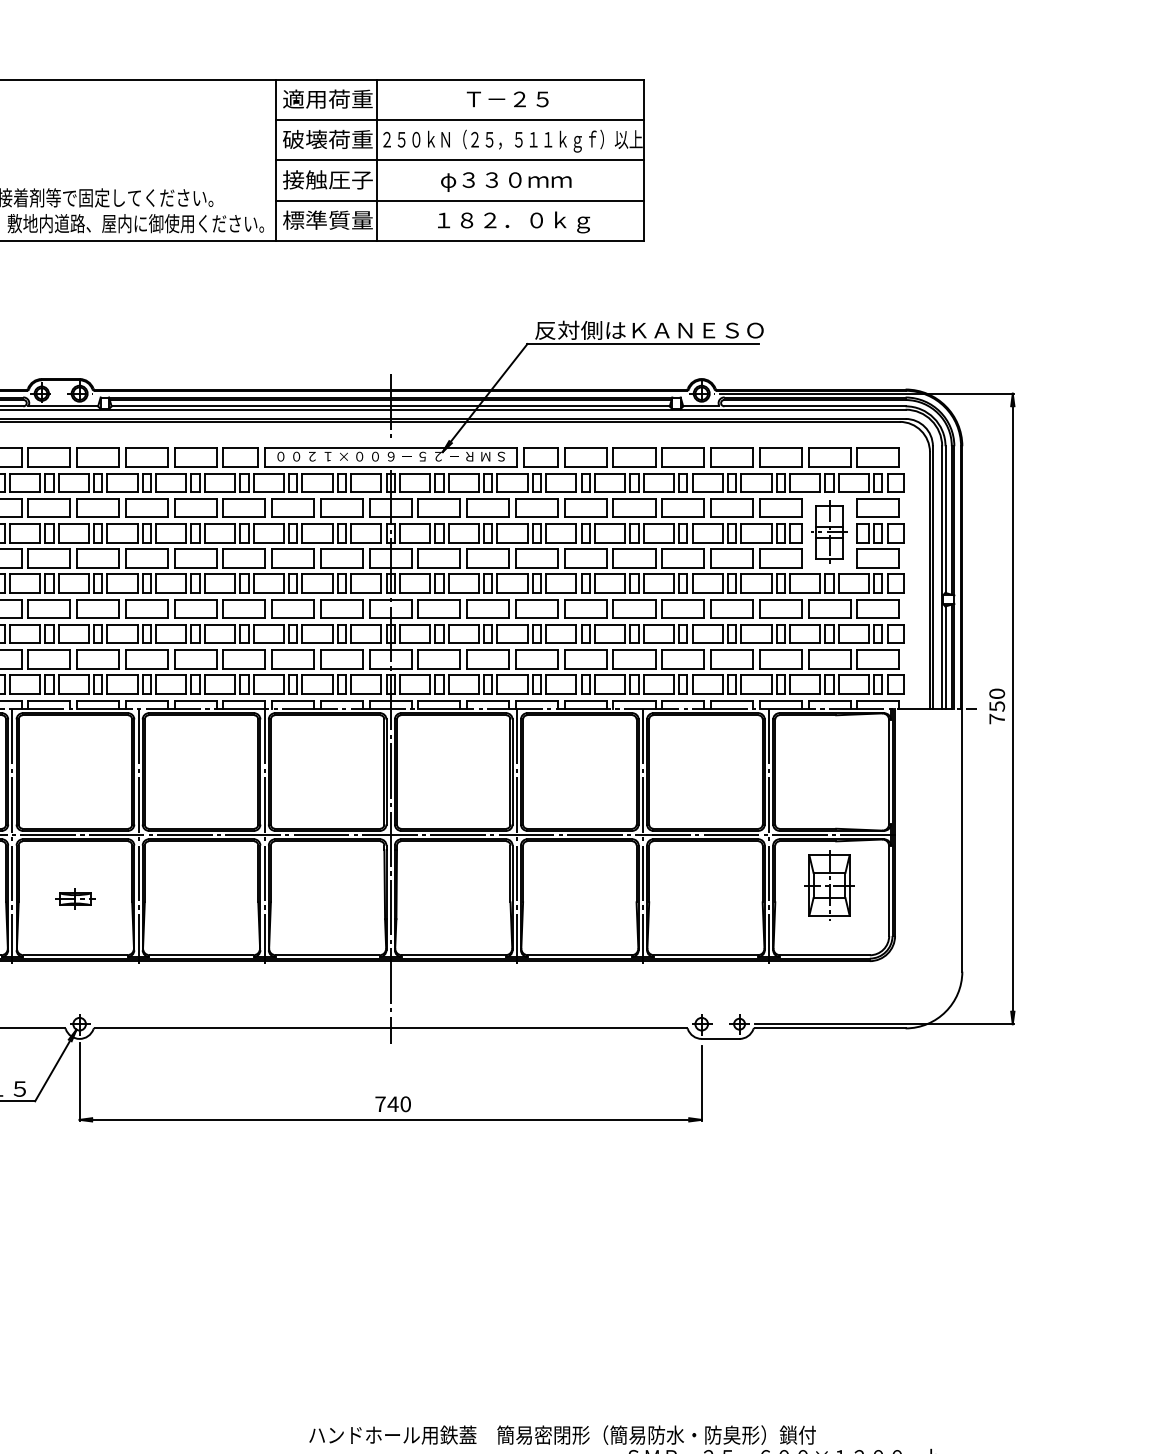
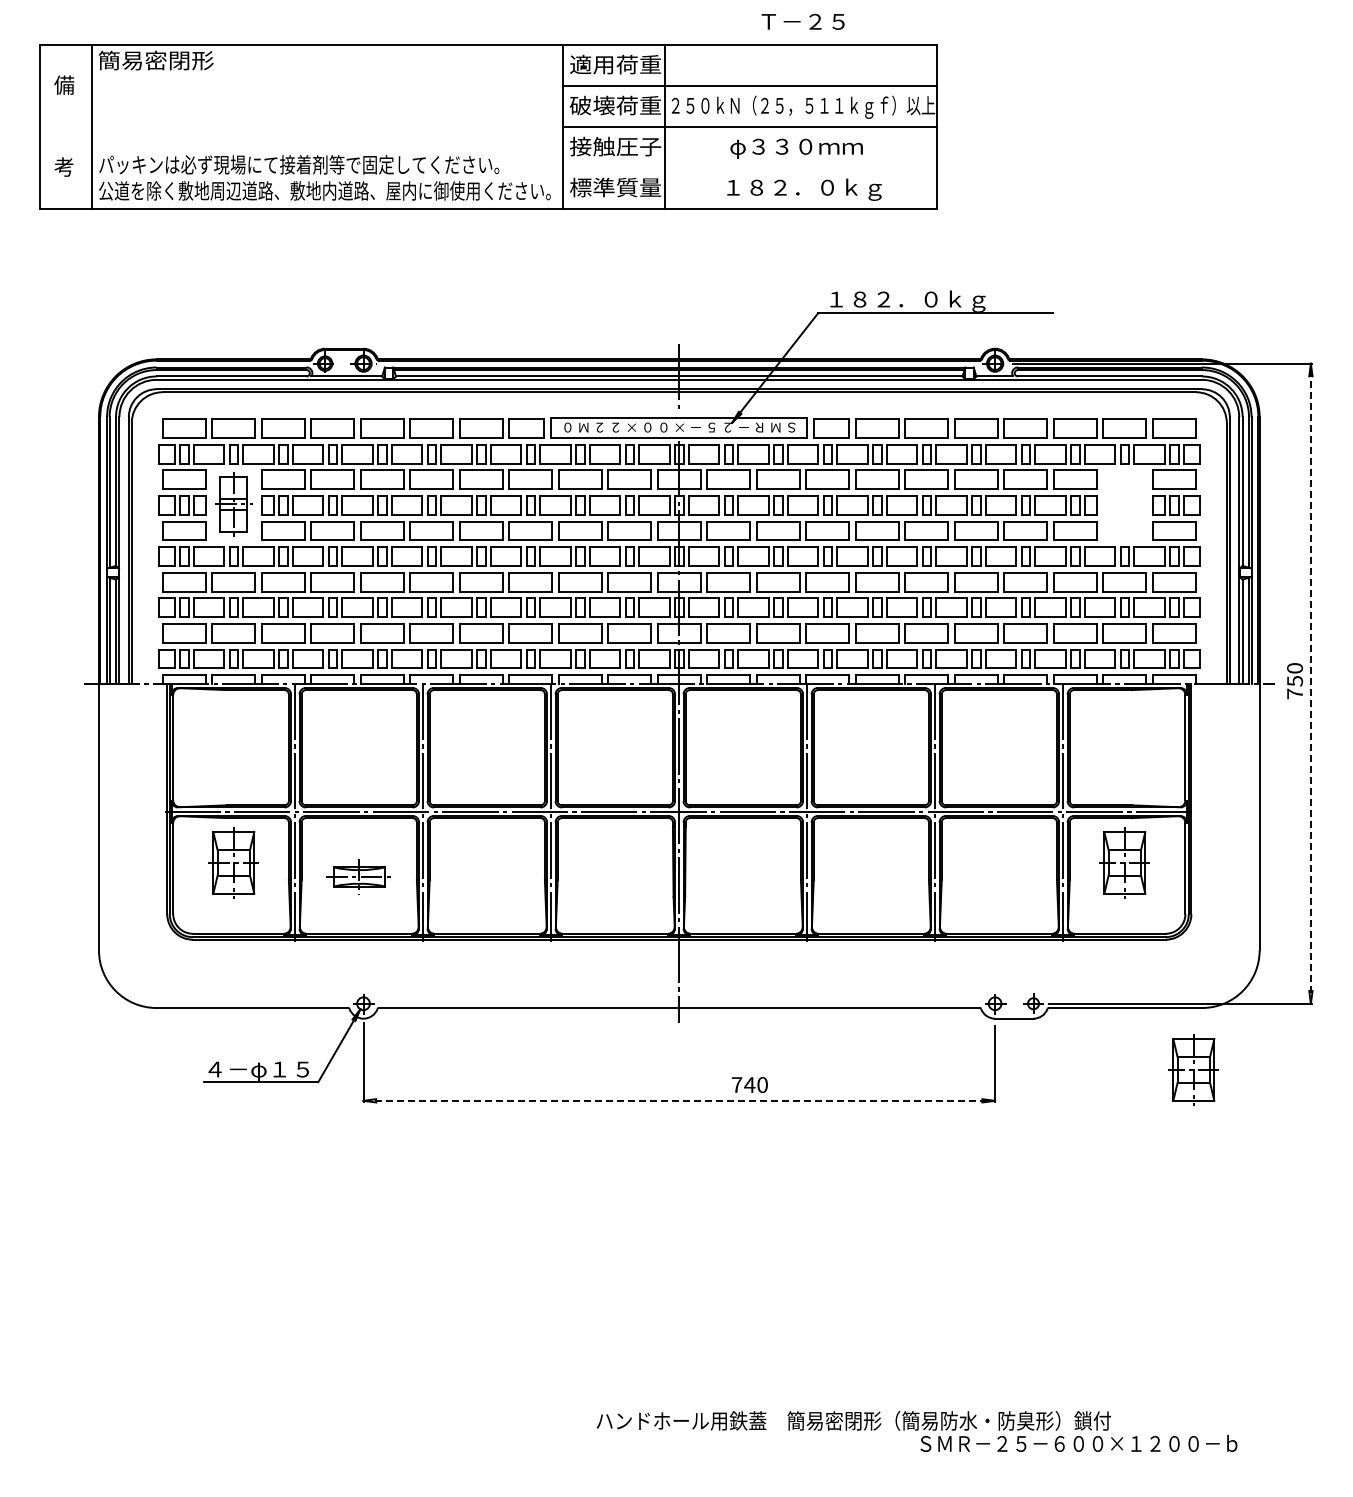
text: (507, 99) -> (802, 21), moved
line: (459, 200) -> (749, 167), removed
text: (648, 331) -> (941, 300), 反対側はＫＡＮＥＳＯ -> １８２．０ｋｇ
text: (296, 456) -> (583, 427), ０ -> Ｍ
text: (327, 456) -> (615, 427), １ -> ２
text: (390, 456) -> (679, 427), ６ -> ×
part: (829, 532) -> (1124, 504), removed
line: (1012, 708) -> (1310, 683), solid -> dashed
part: (74, 898) -> (358, 876), size x1.6
part: (897, 1088) -> (1193, 1069), added
text: (392, 1103) -> (749, 1084), moved
line: (390, 1119) -> (679, 1100), solid -> dashed

